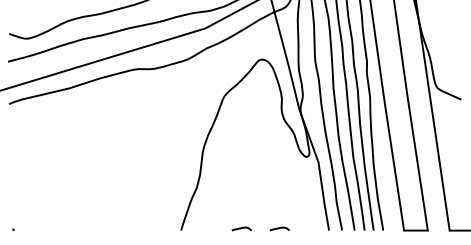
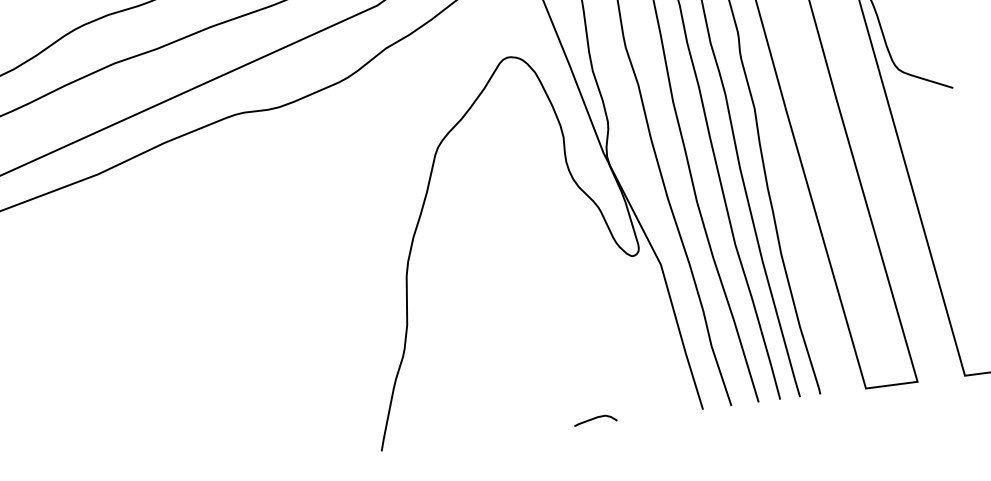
curve: (241, 228) -> (512, 429), removed

